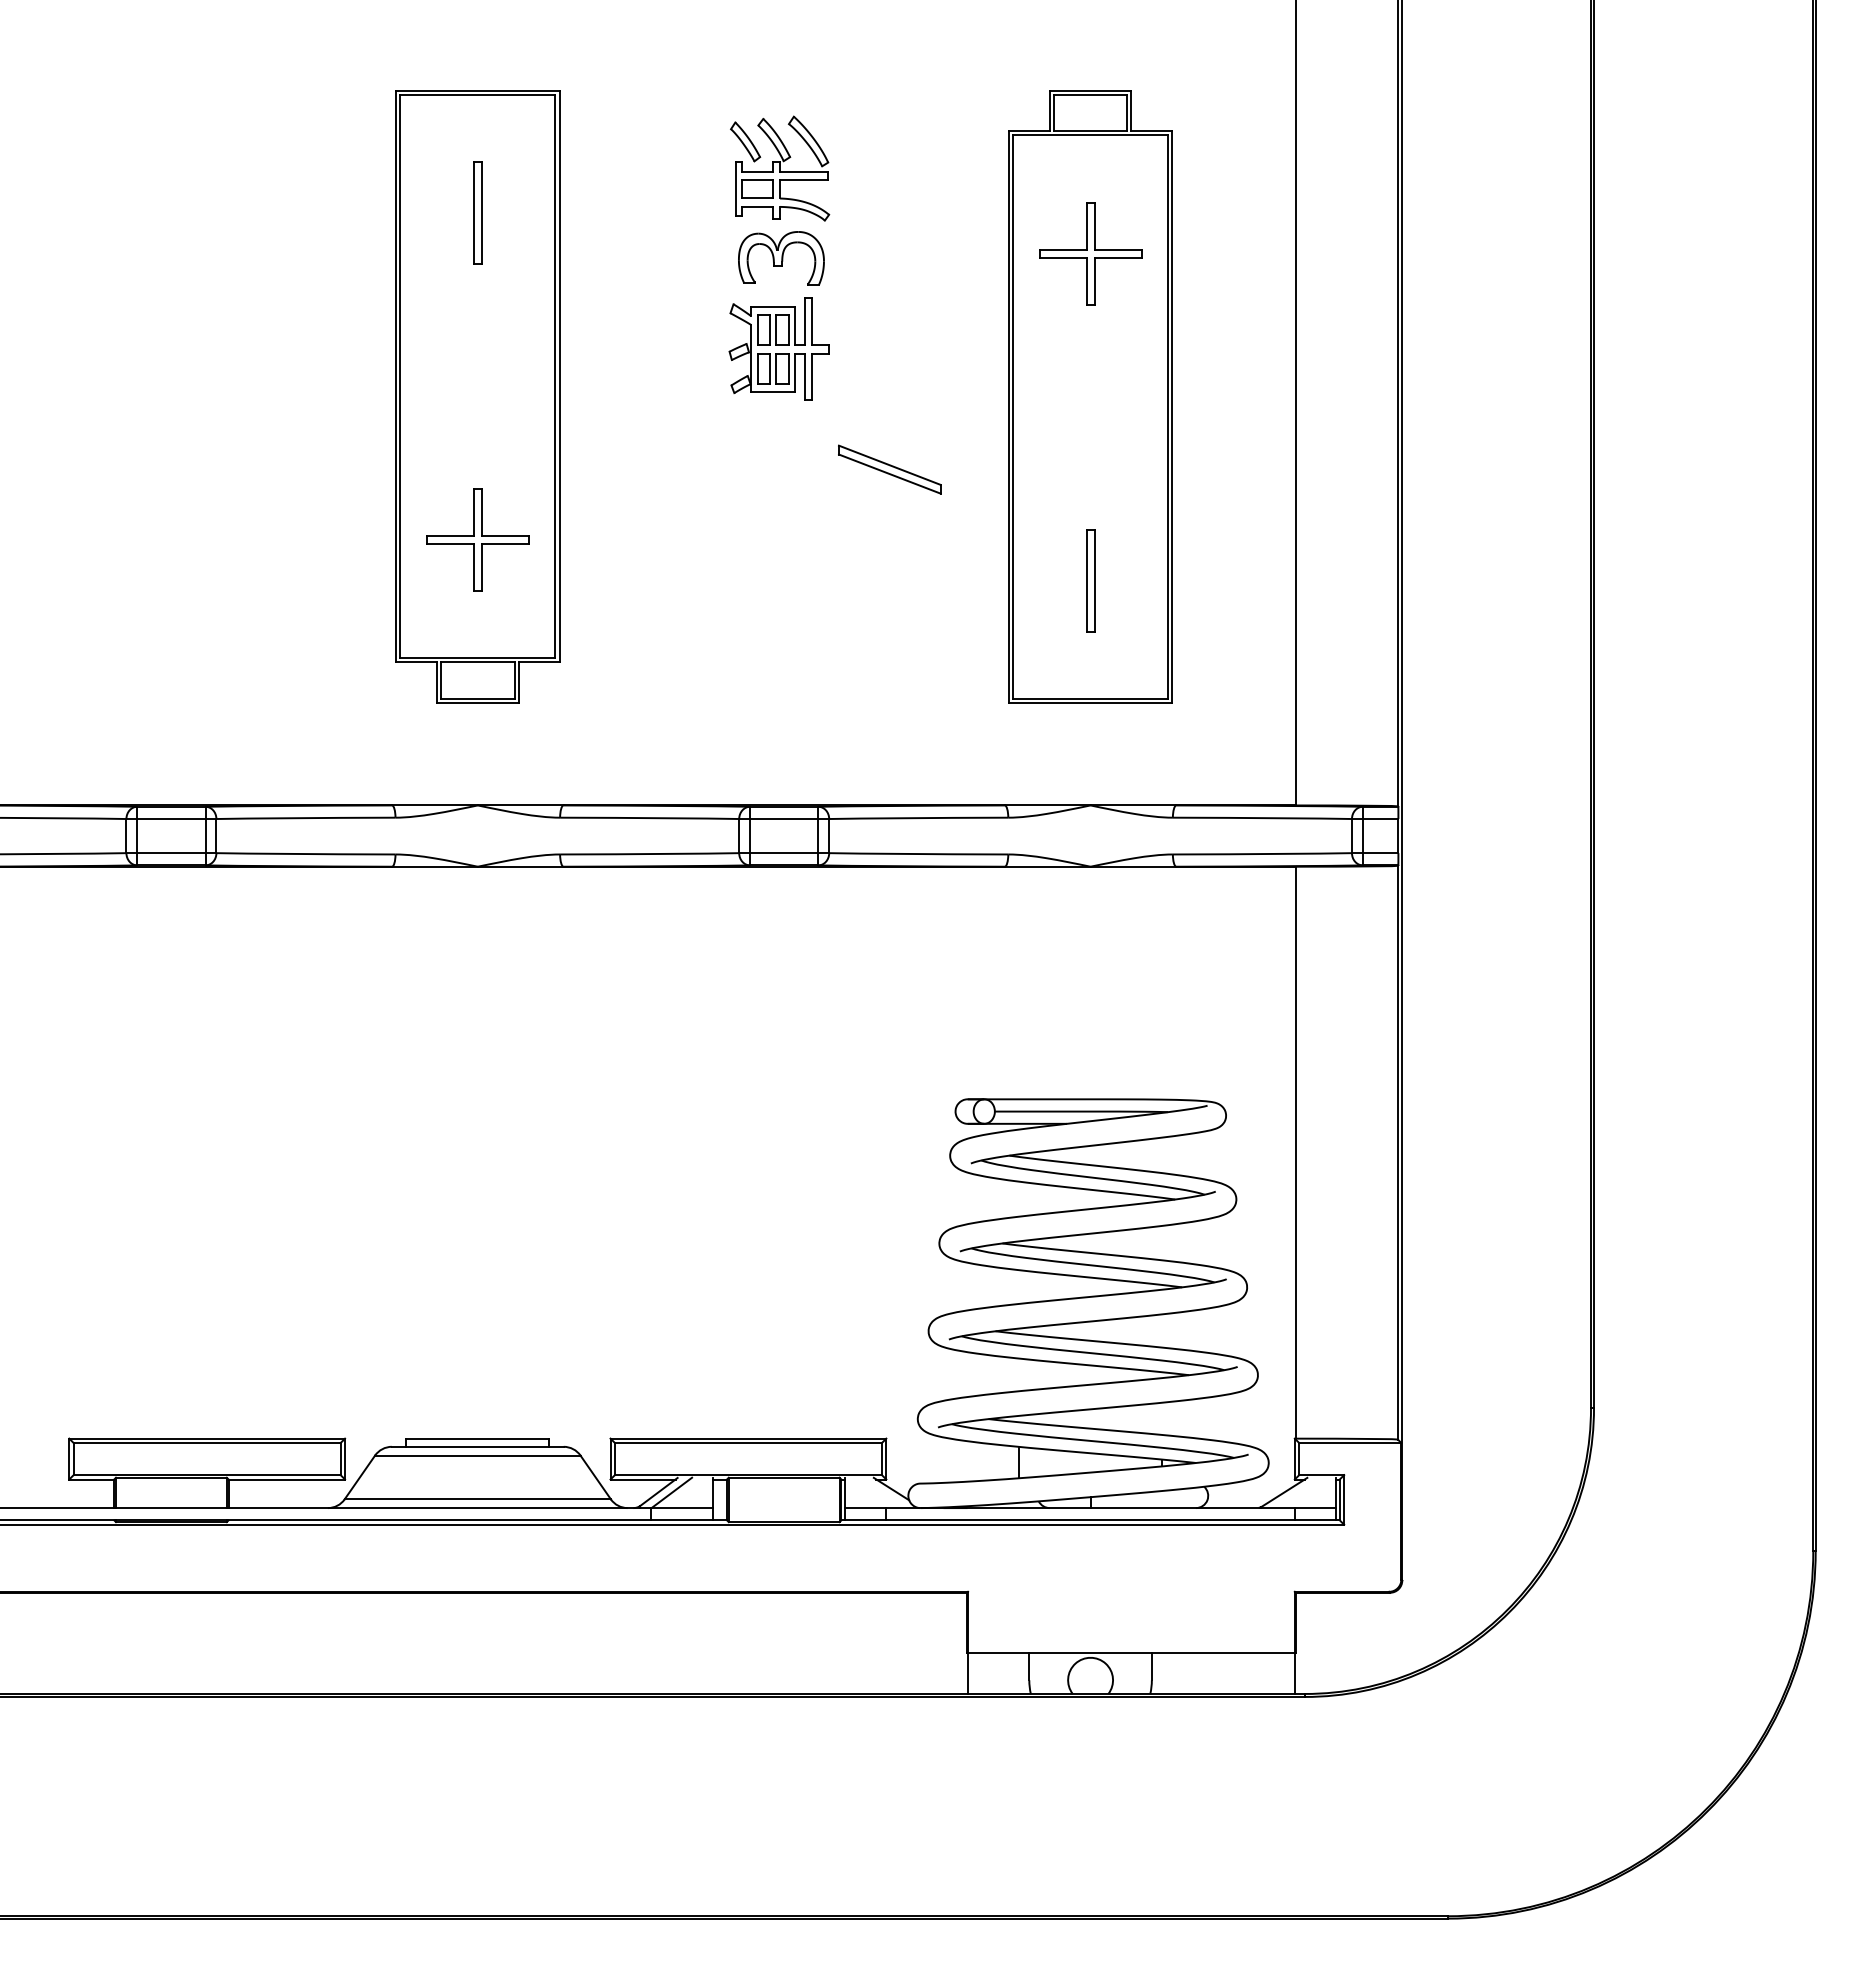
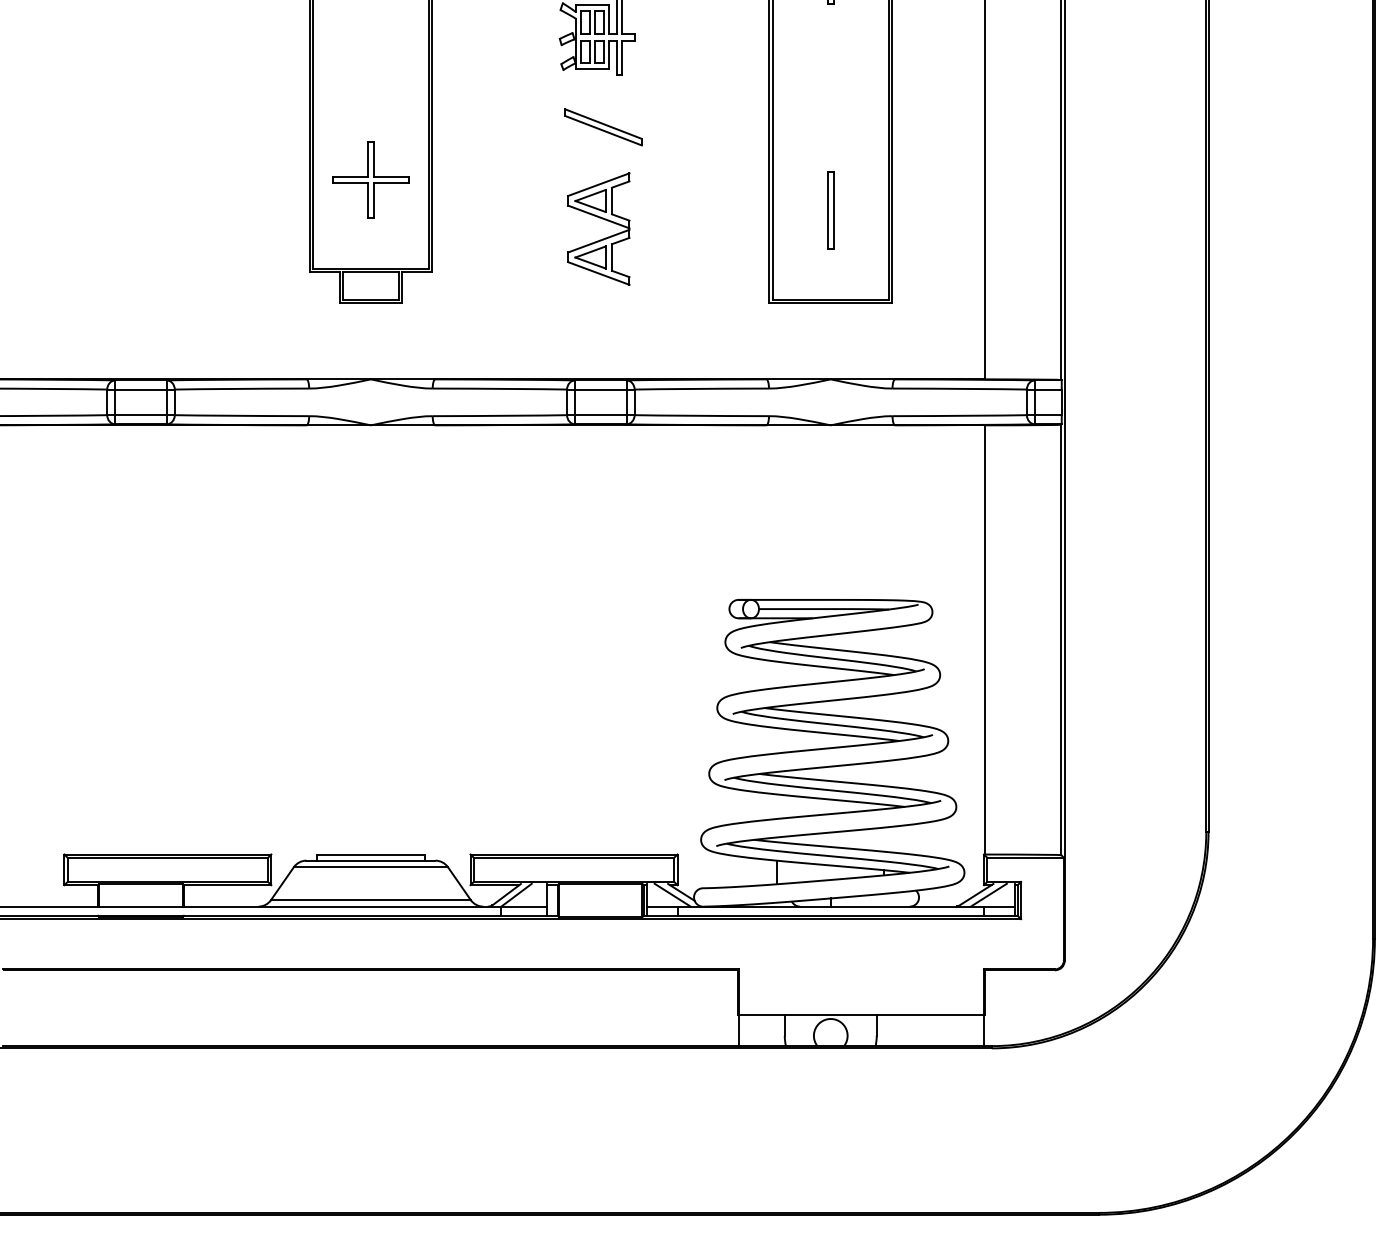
part: (889, 469) -> (603, 127), moved
part: (784, 591) -> (601, 218), added
line: (879, 1492) -> (672, 894), added
line: (1301, 1492) -> (989, 894), added

